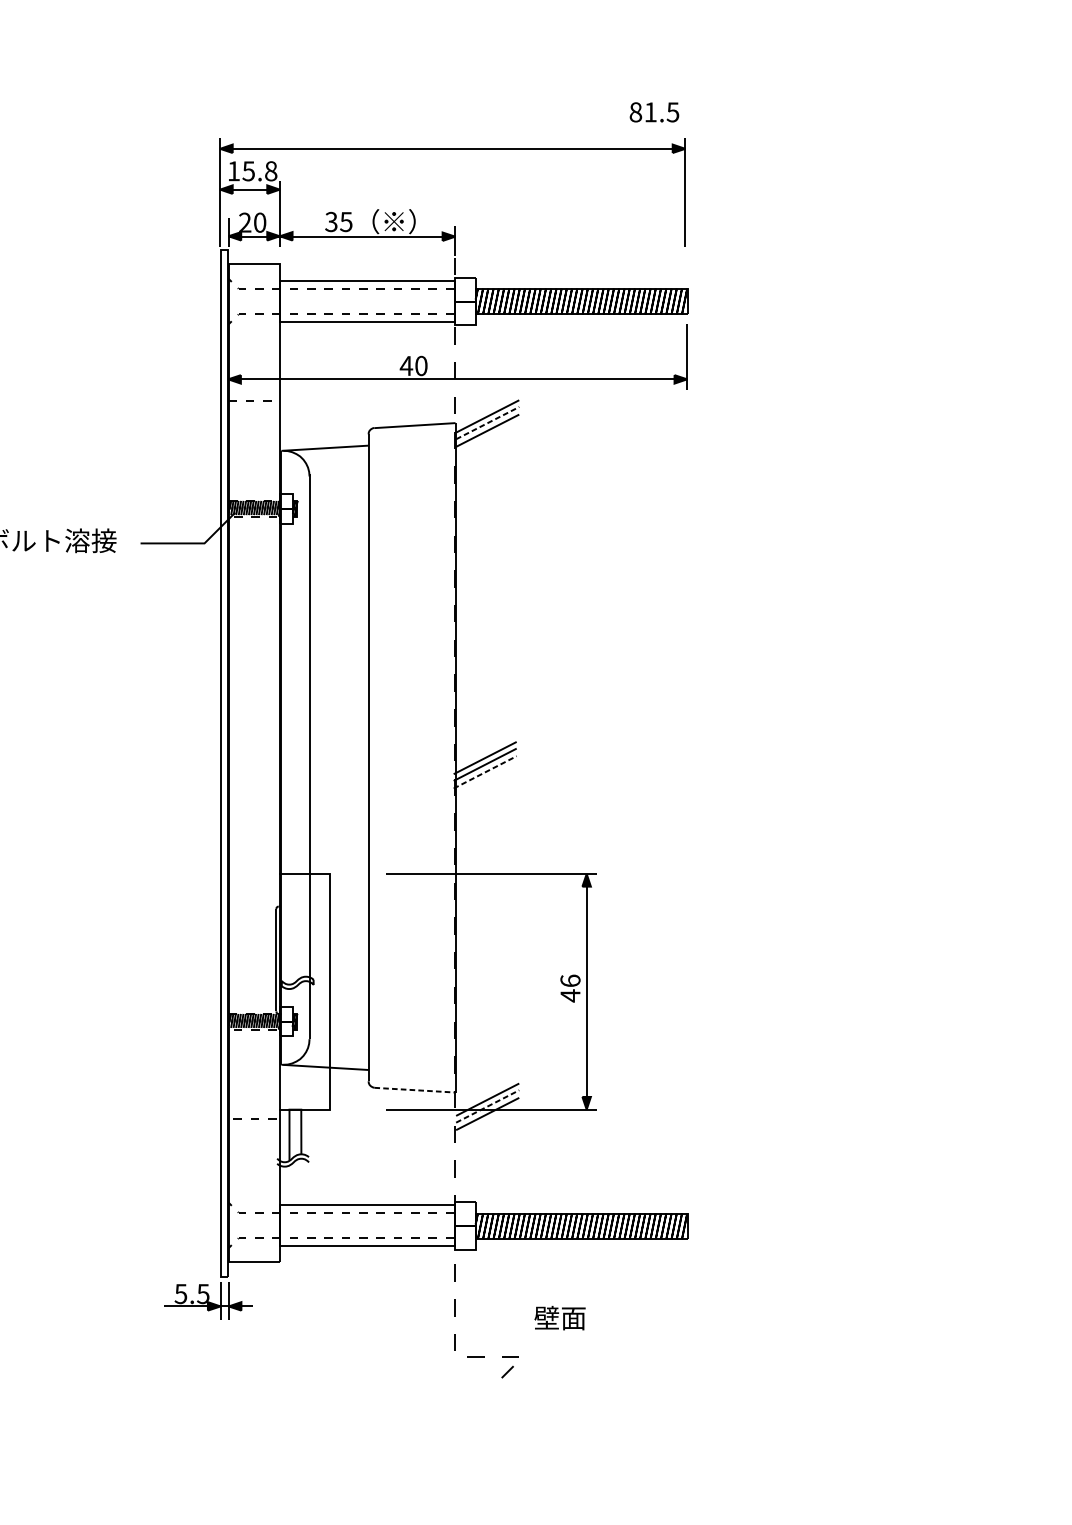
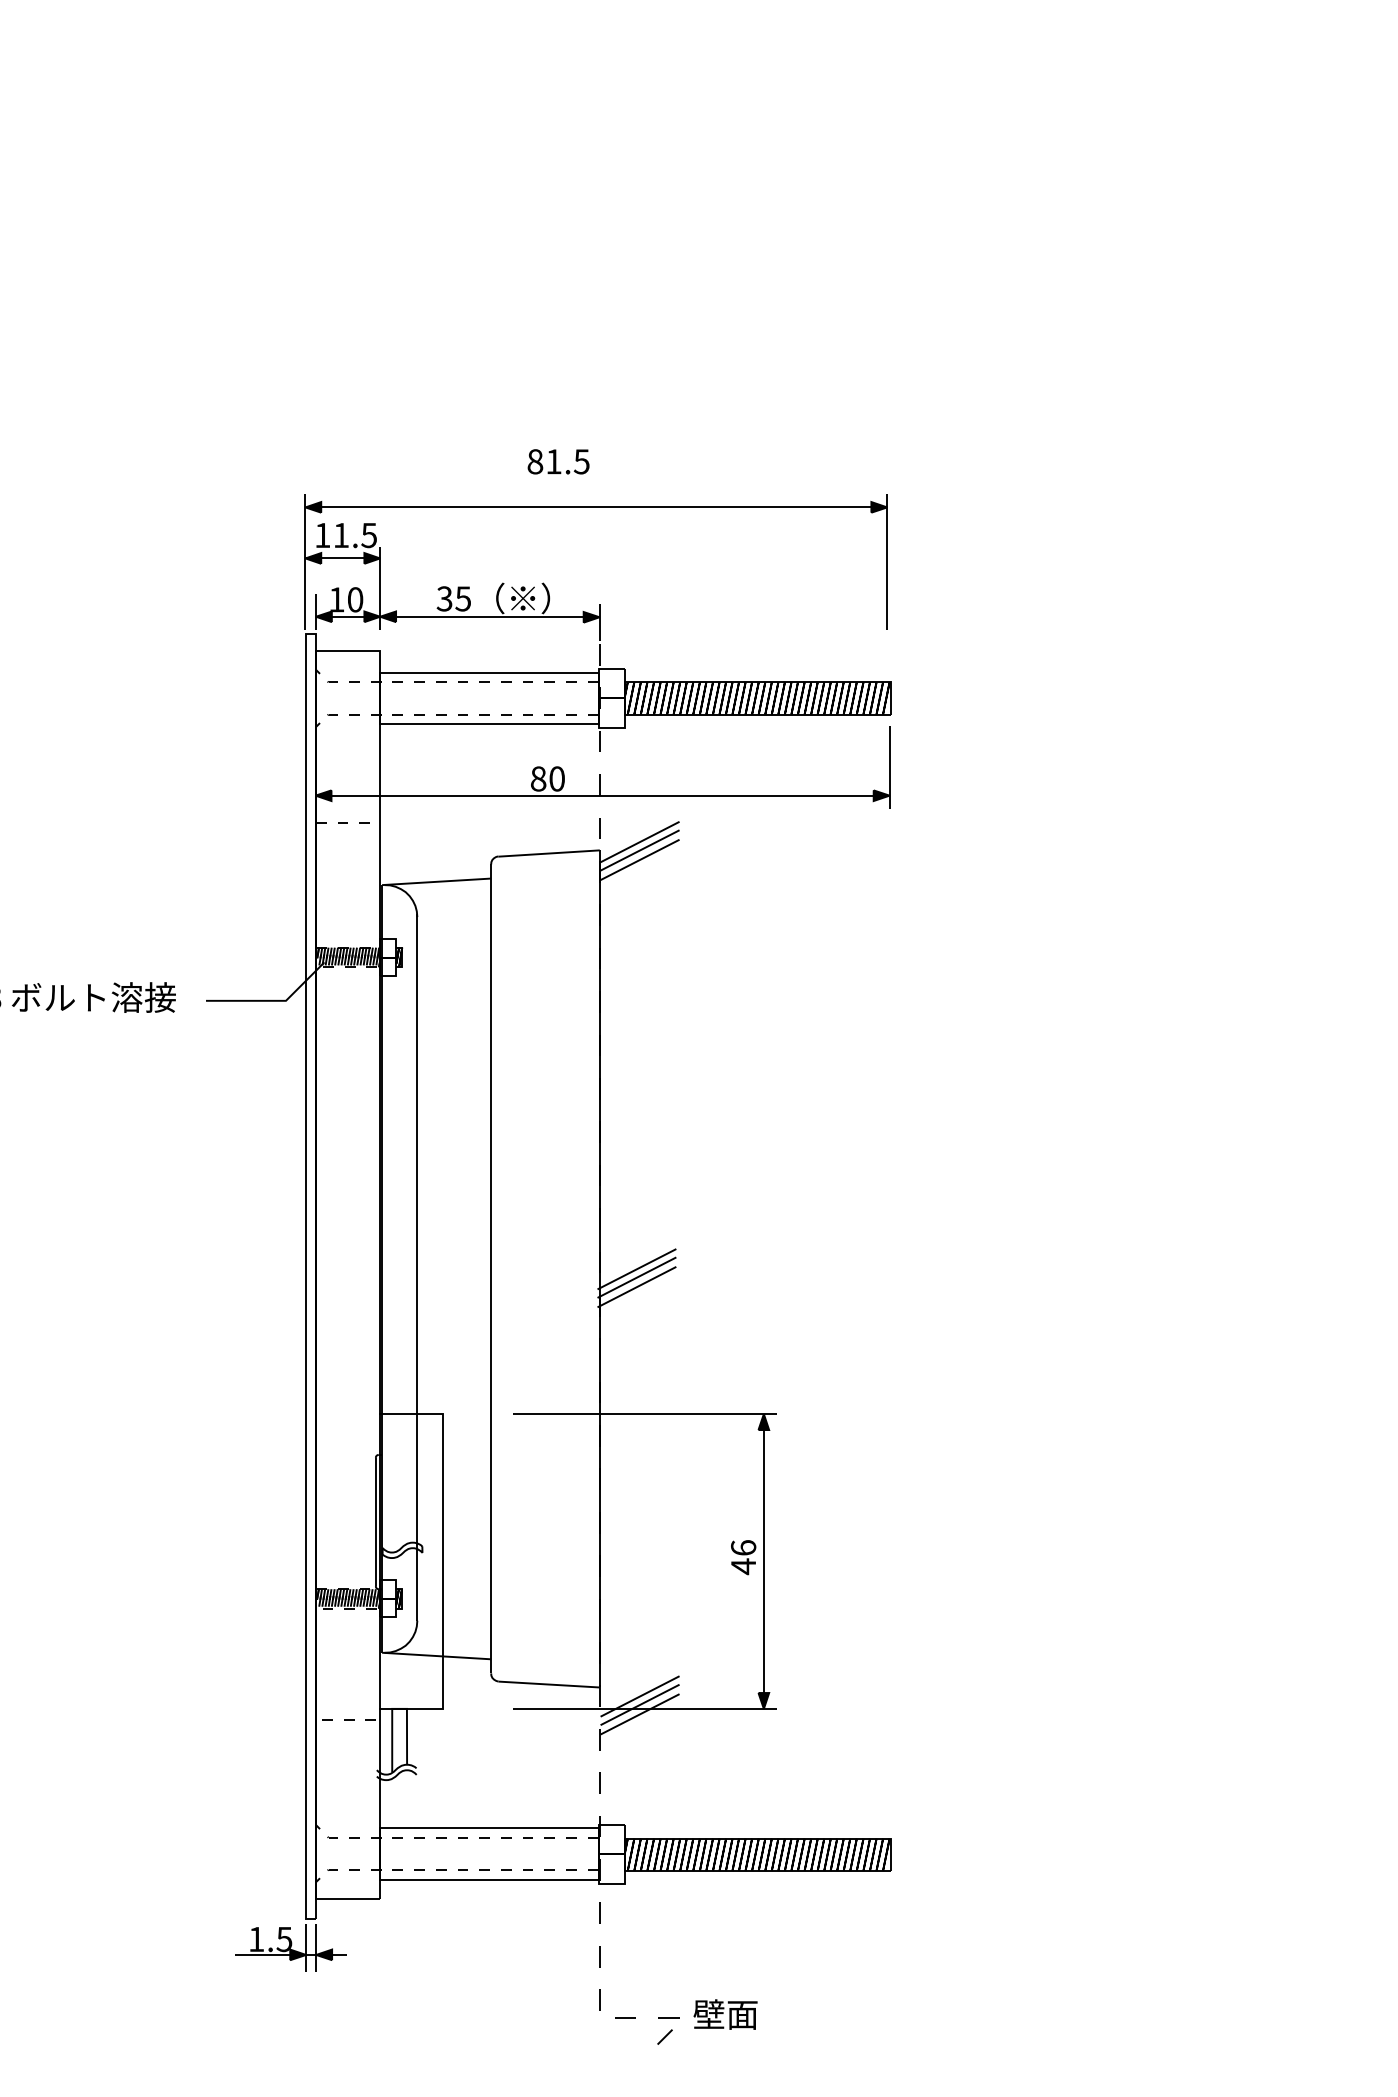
text: (654, 112) -> (558, 461), moved
text: (260, 171) -> (355, 535), 15.8 -> 11.5
text: (244, 222) -> (336, 599), 20 -> 10
text: (406, 365) -> (538, 778), 40 -> 80
line: (488, 423) -> (640, 850), dashed -> solid
line: (485, 771) -> (637, 1286), dashed -> solid
line: (415, 1090) -> (549, 1684), dashed -> solid
line: (488, 1106) -> (640, 1704), dashed -> solid
text: (180, 1294) -> (256, 1939), 5.5 -> 1.5
text: (560, 1318) -> (725, 2014), moved

